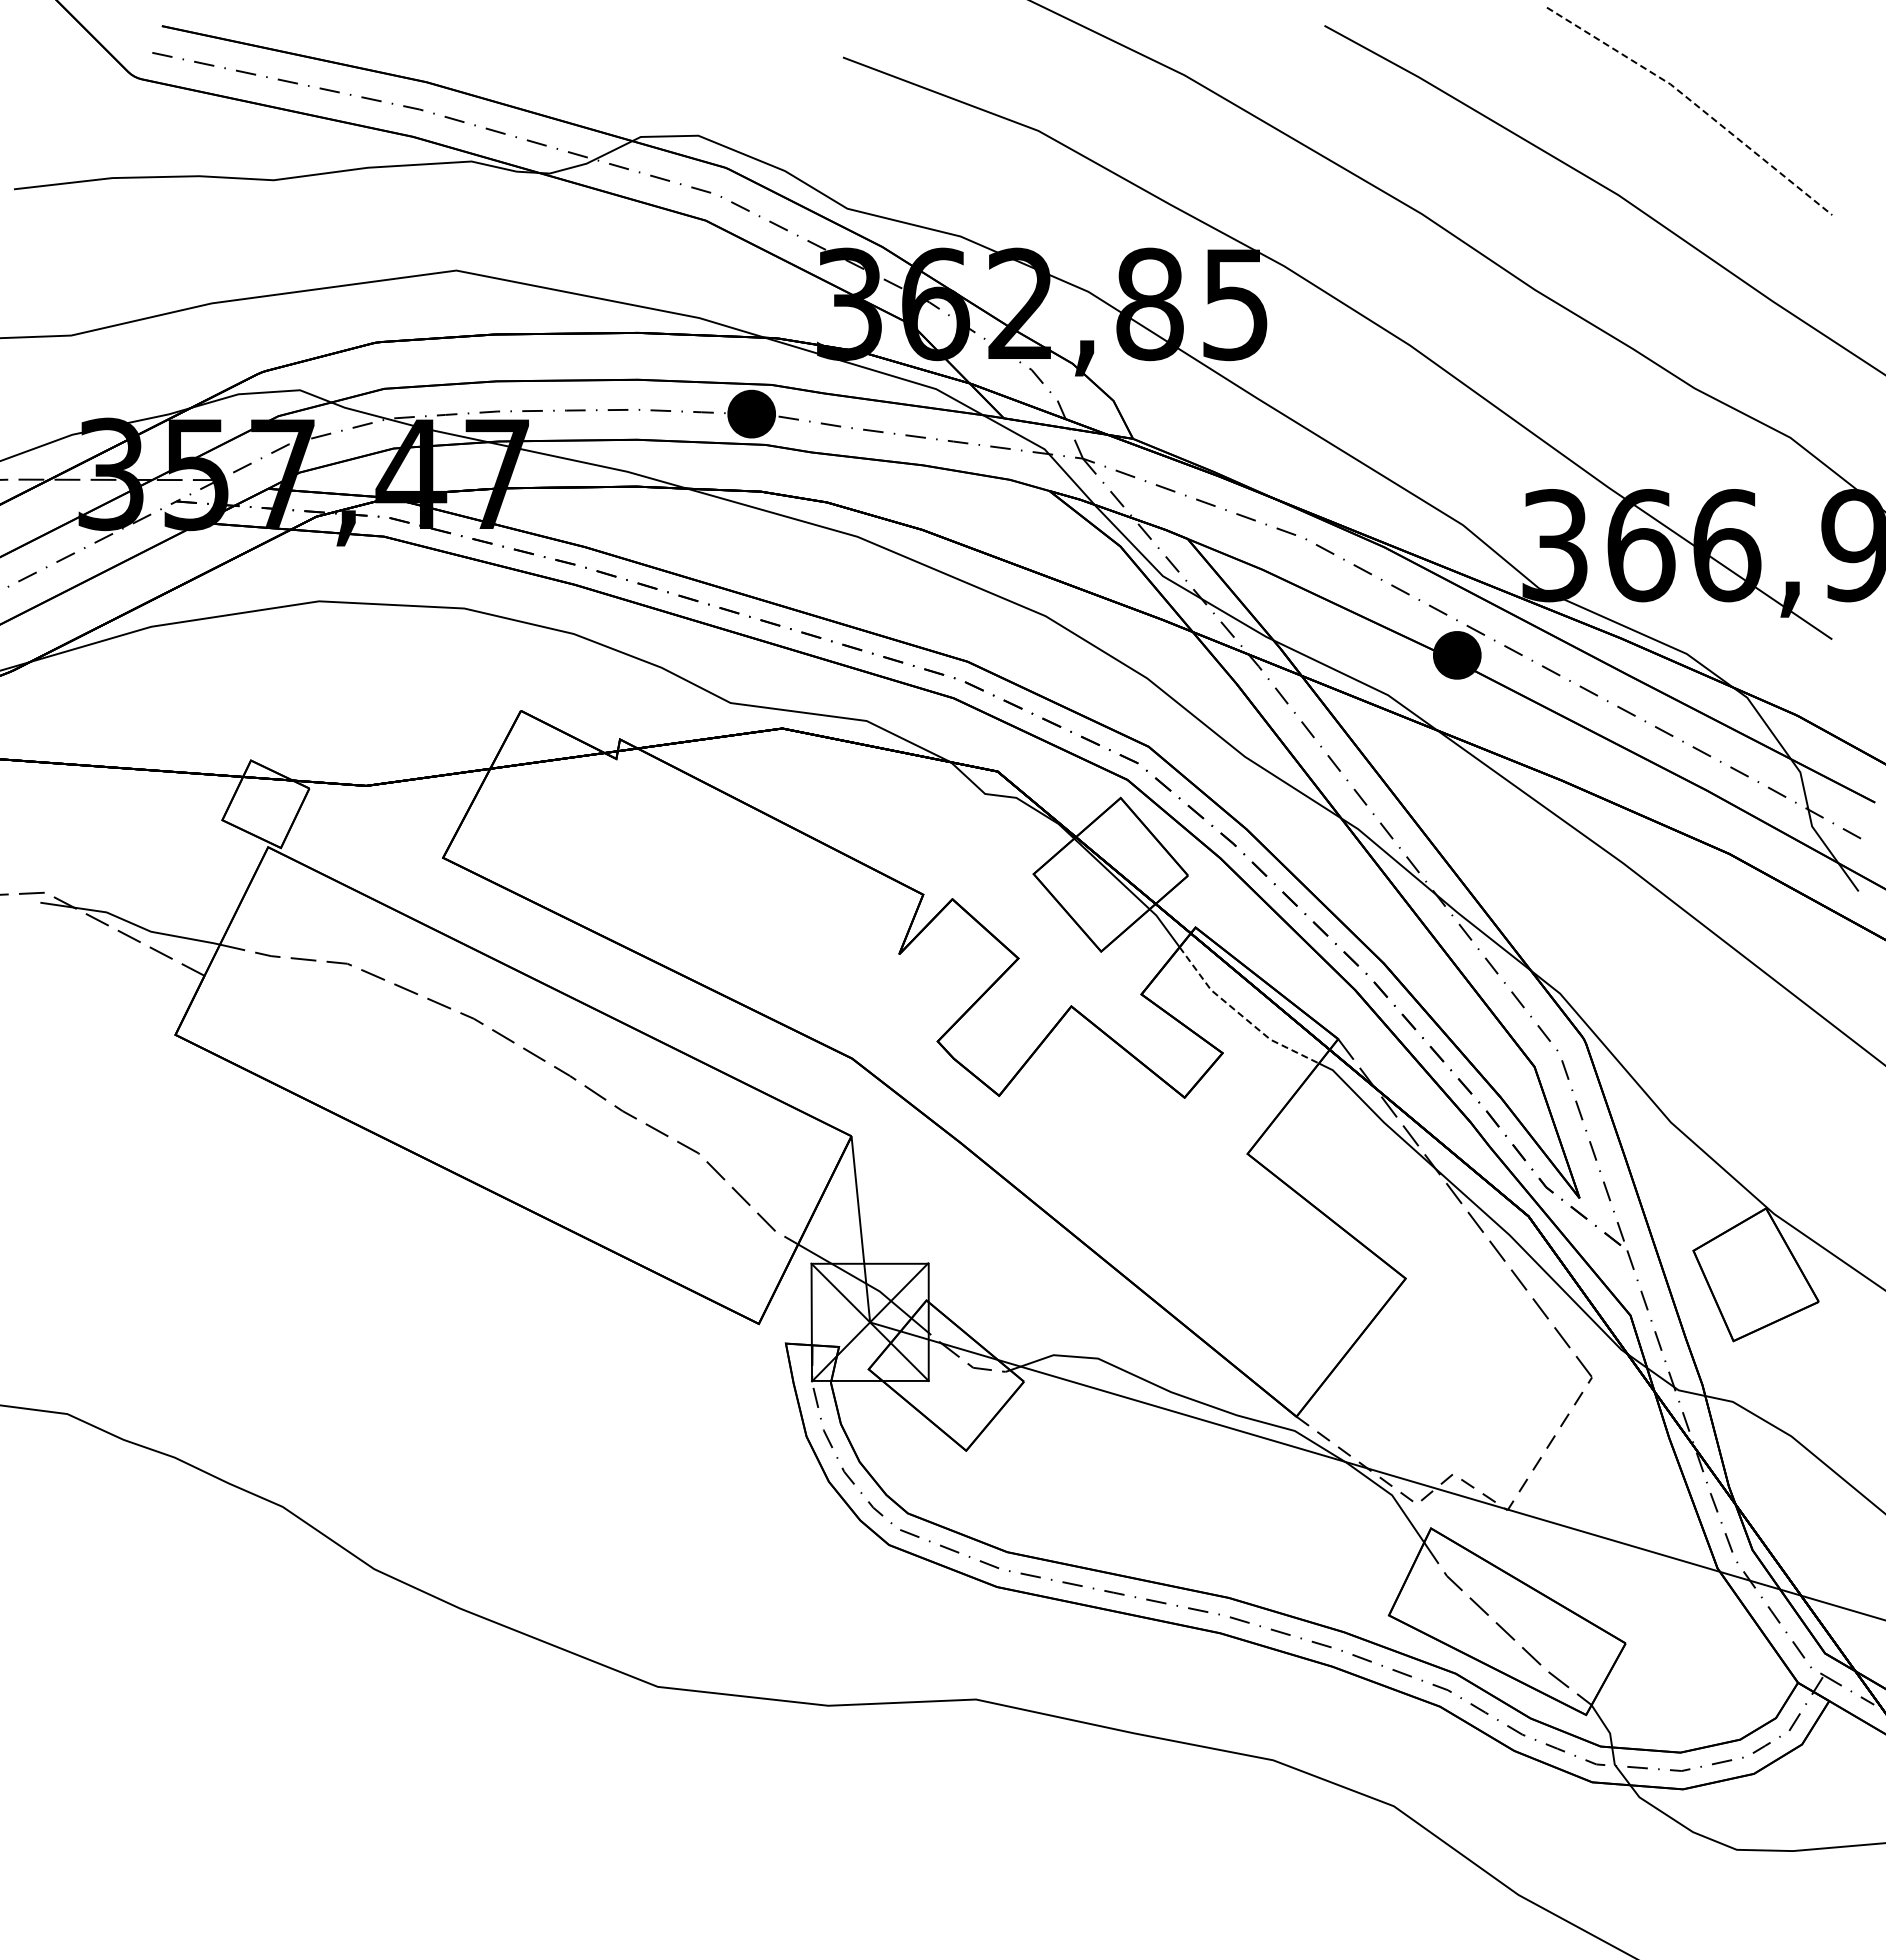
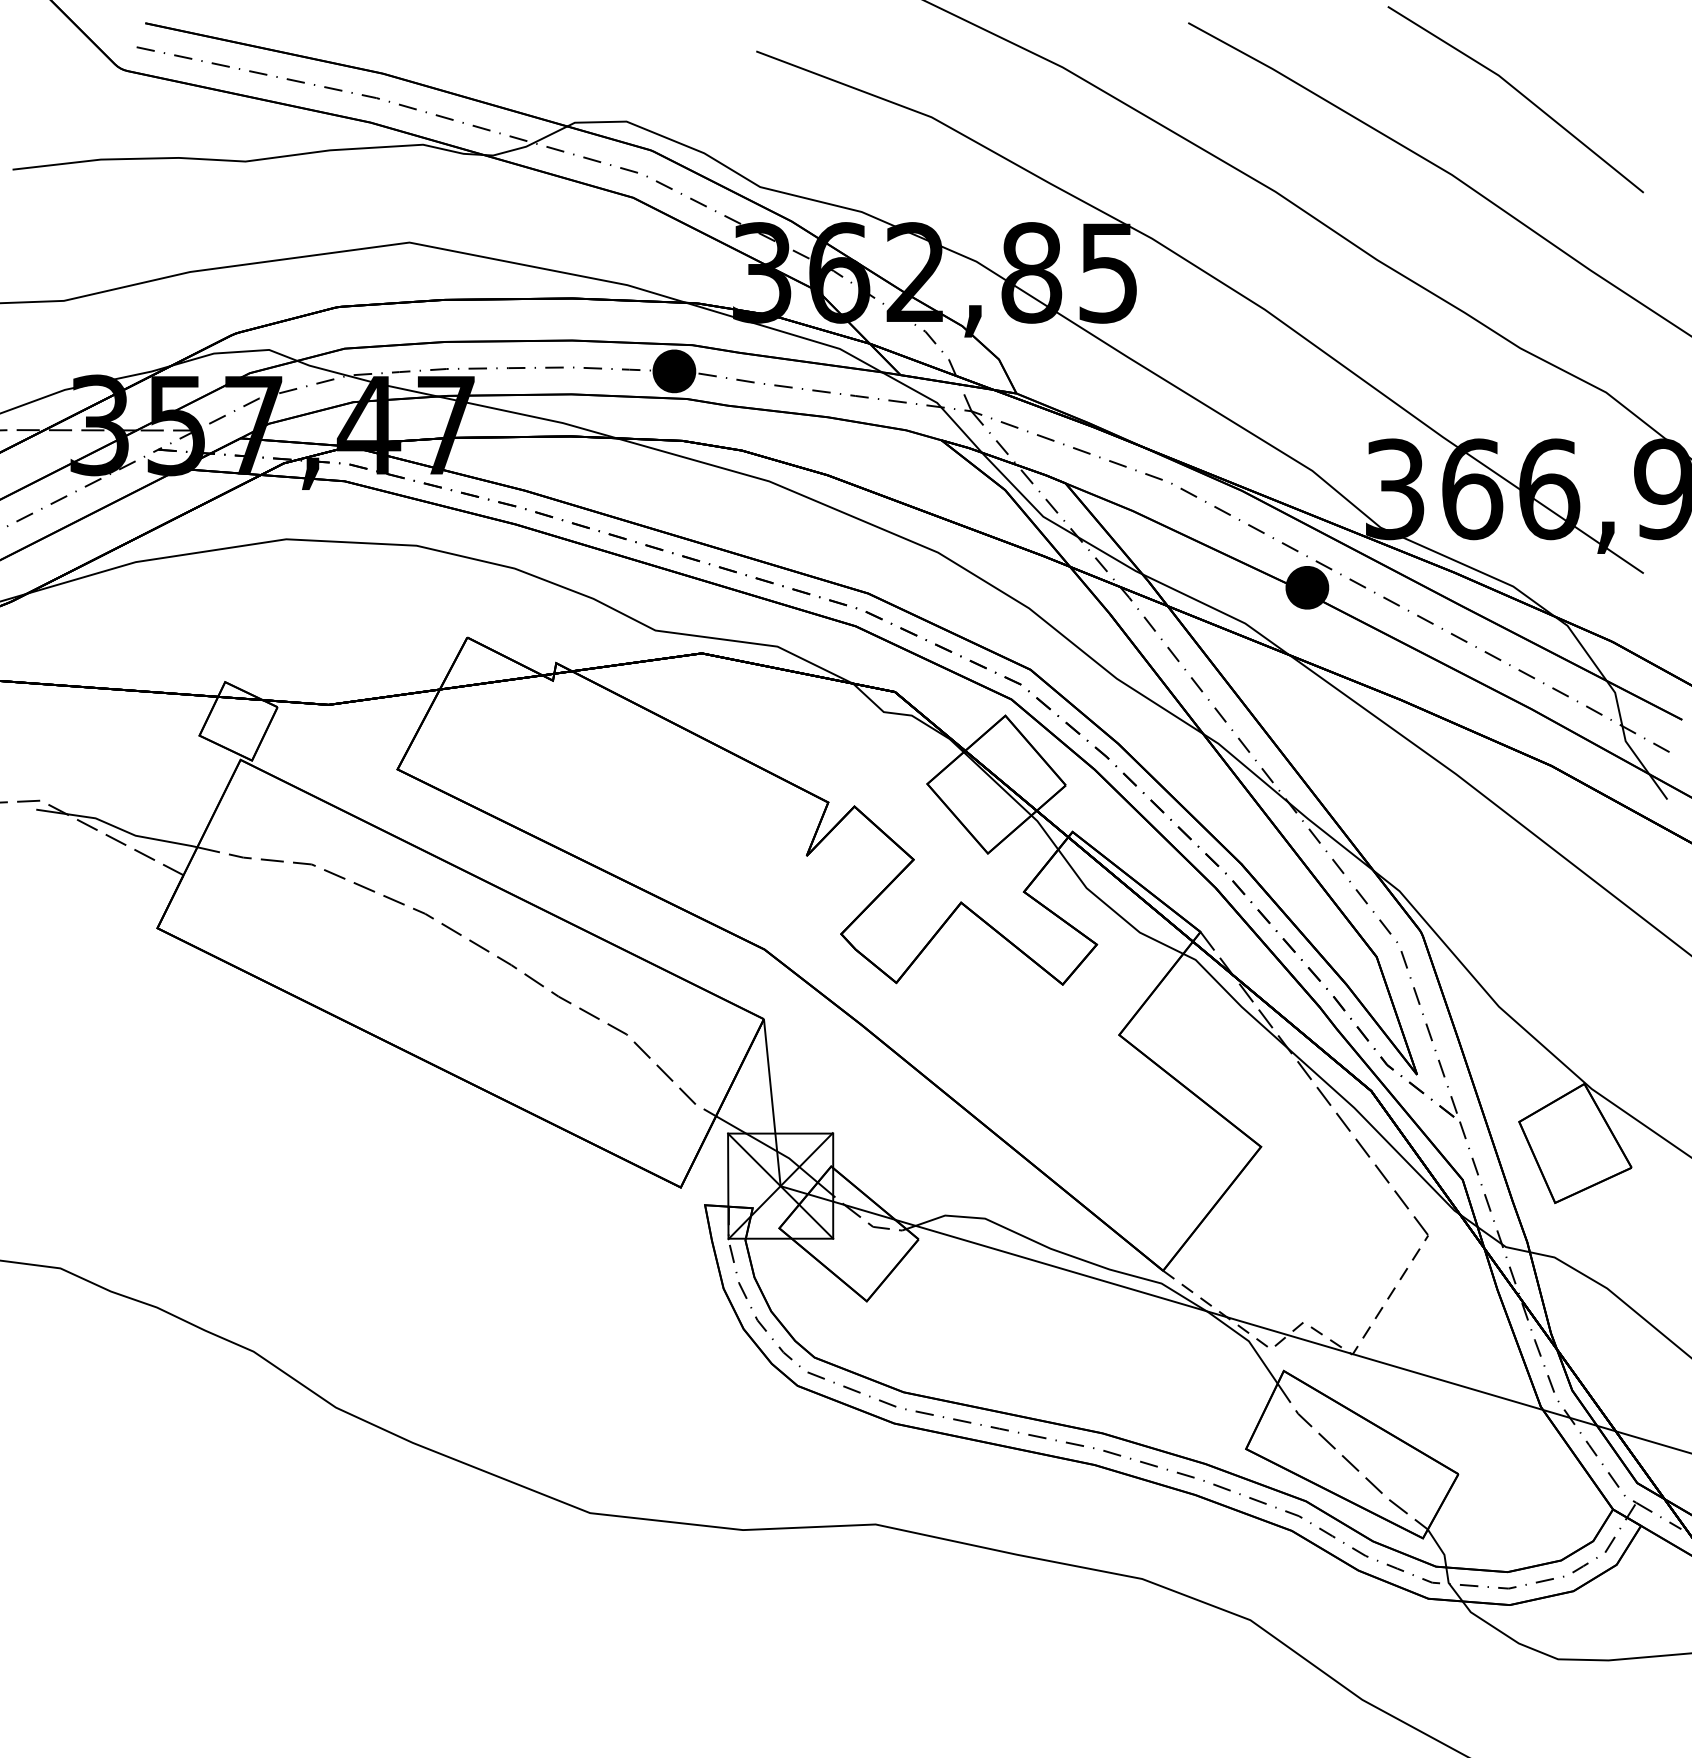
line: (1694, 103) -> (1520, 92), dashed -> solid
line: (1240, 1014) -> (1112, 909), dashed -> solid

